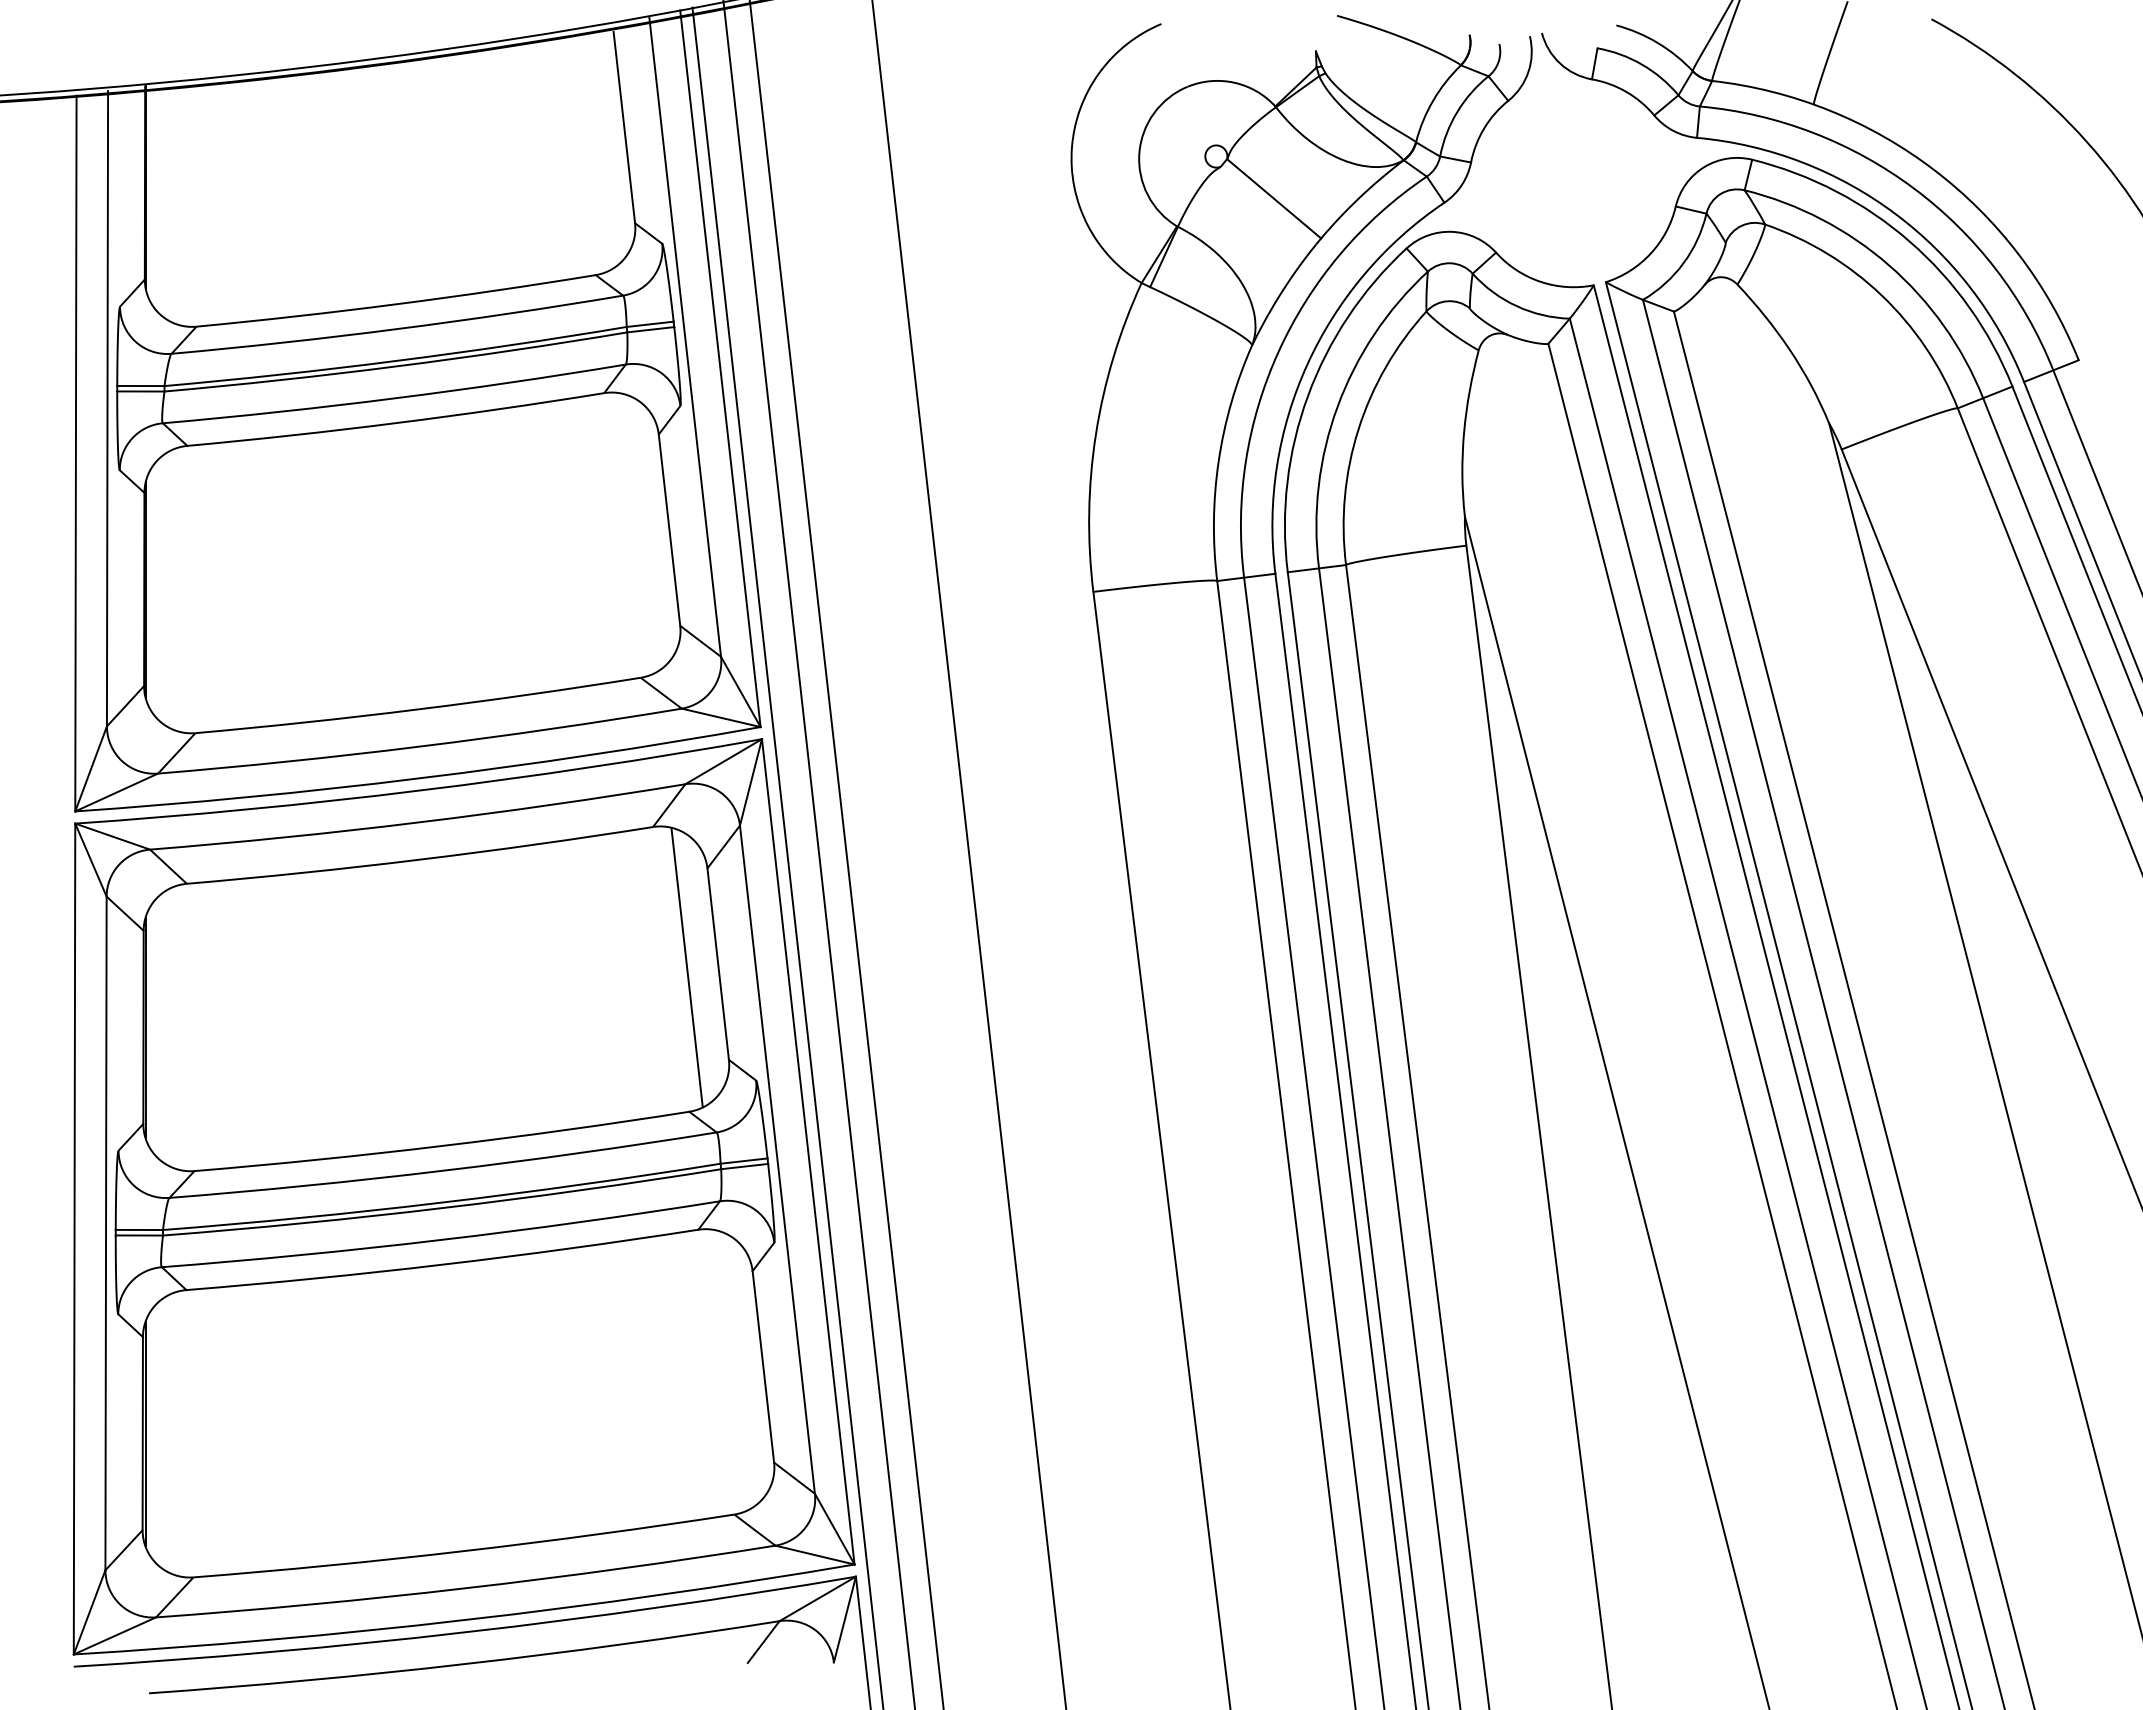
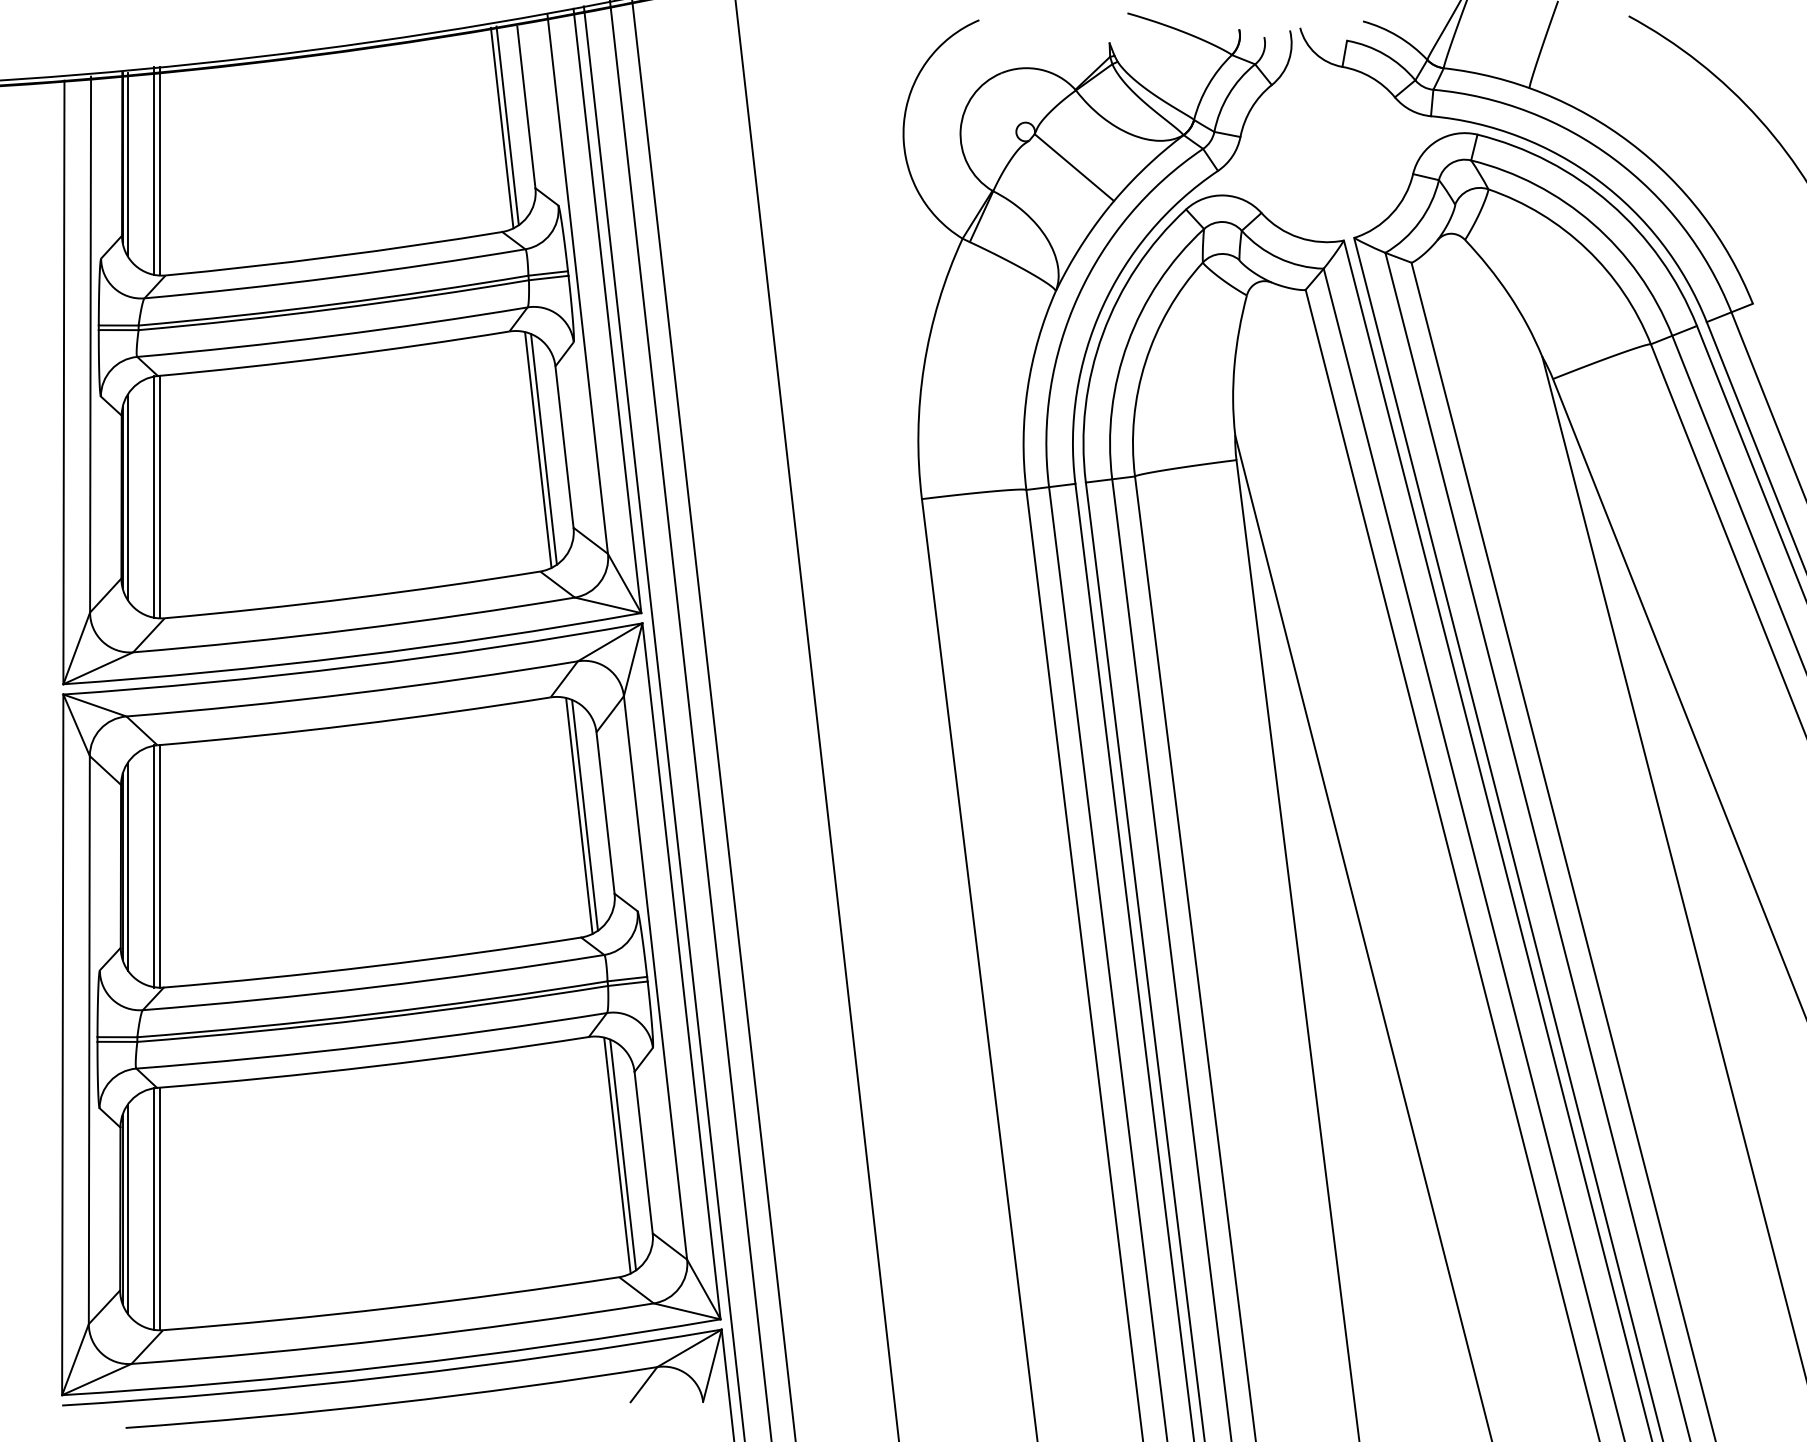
line: (601, 149) -> (507, 126), added
line: (595, 151) -> (502, 127), added
line: (151, 194) -> (127, 164), added
line: (183, 202) -> (154, 170), added
line: (190, 202) -> (160, 170), added
line: (644, 532) -> (543, 449), added
line: (638, 533) -> (538, 449), added
line: (151, 589) -> (127, 497), added
line: (183, 589) -> (154, 497), added
line: (190, 589) -> (160, 497), added
line: (693, 966) -> (584, 815), added
line: (151, 1027) -> (127, 866), added
line: (183, 1027) -> (154, 866), added
line: (190, 1027) -> (160, 866), added
line: (738, 1369) -> (622, 1154), added
line: (731, 1370) -> (616, 1155), added
line: (151, 1433) -> (127, 1208), added
line: (183, 1433) -> (154, 1208), added
line: (190, 1433) -> (160, 1208), added

